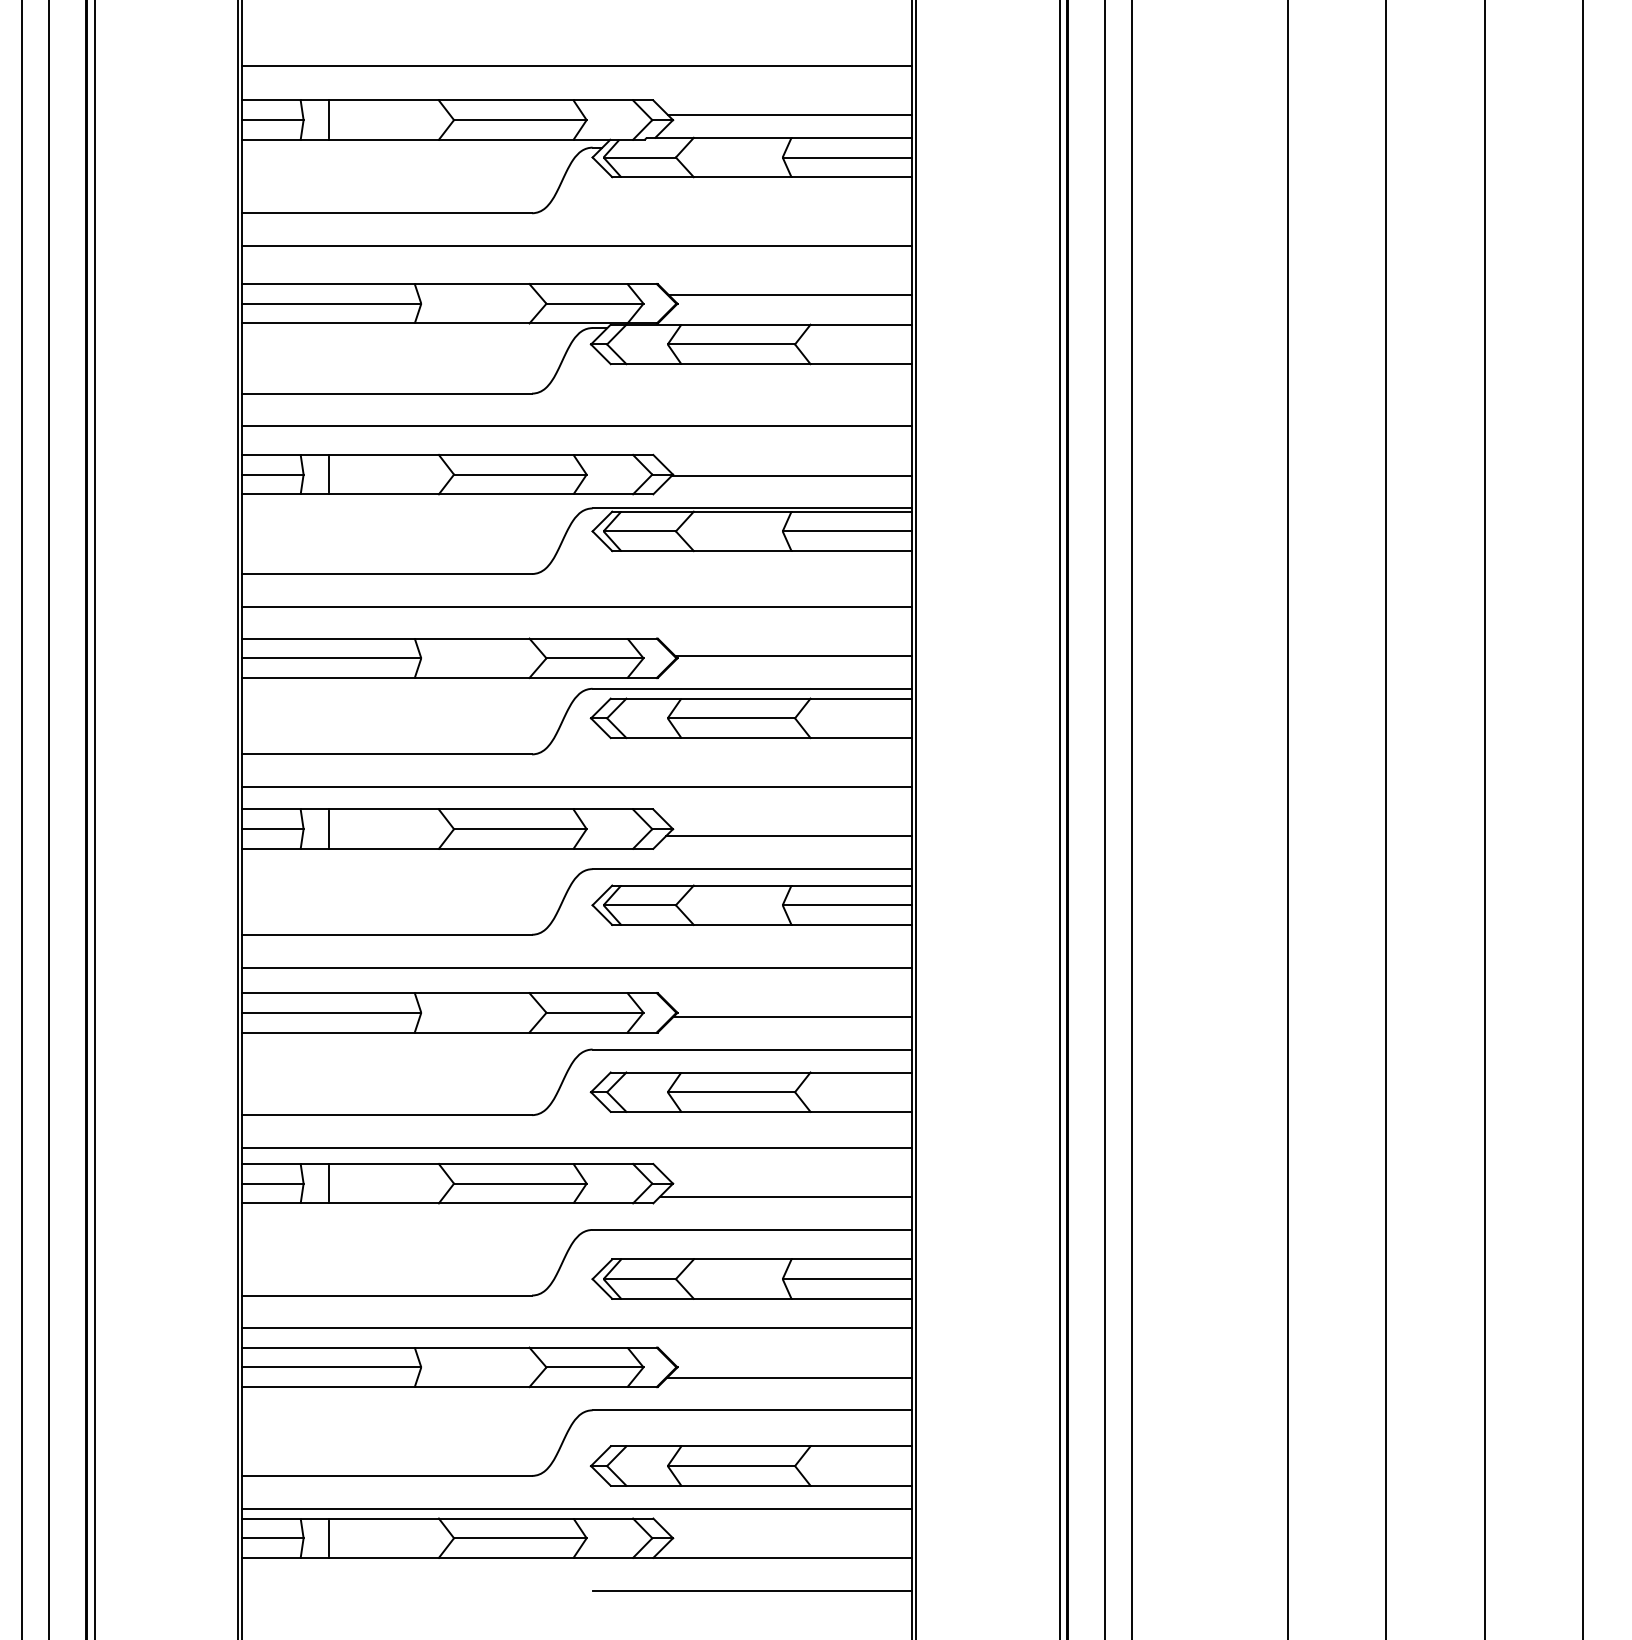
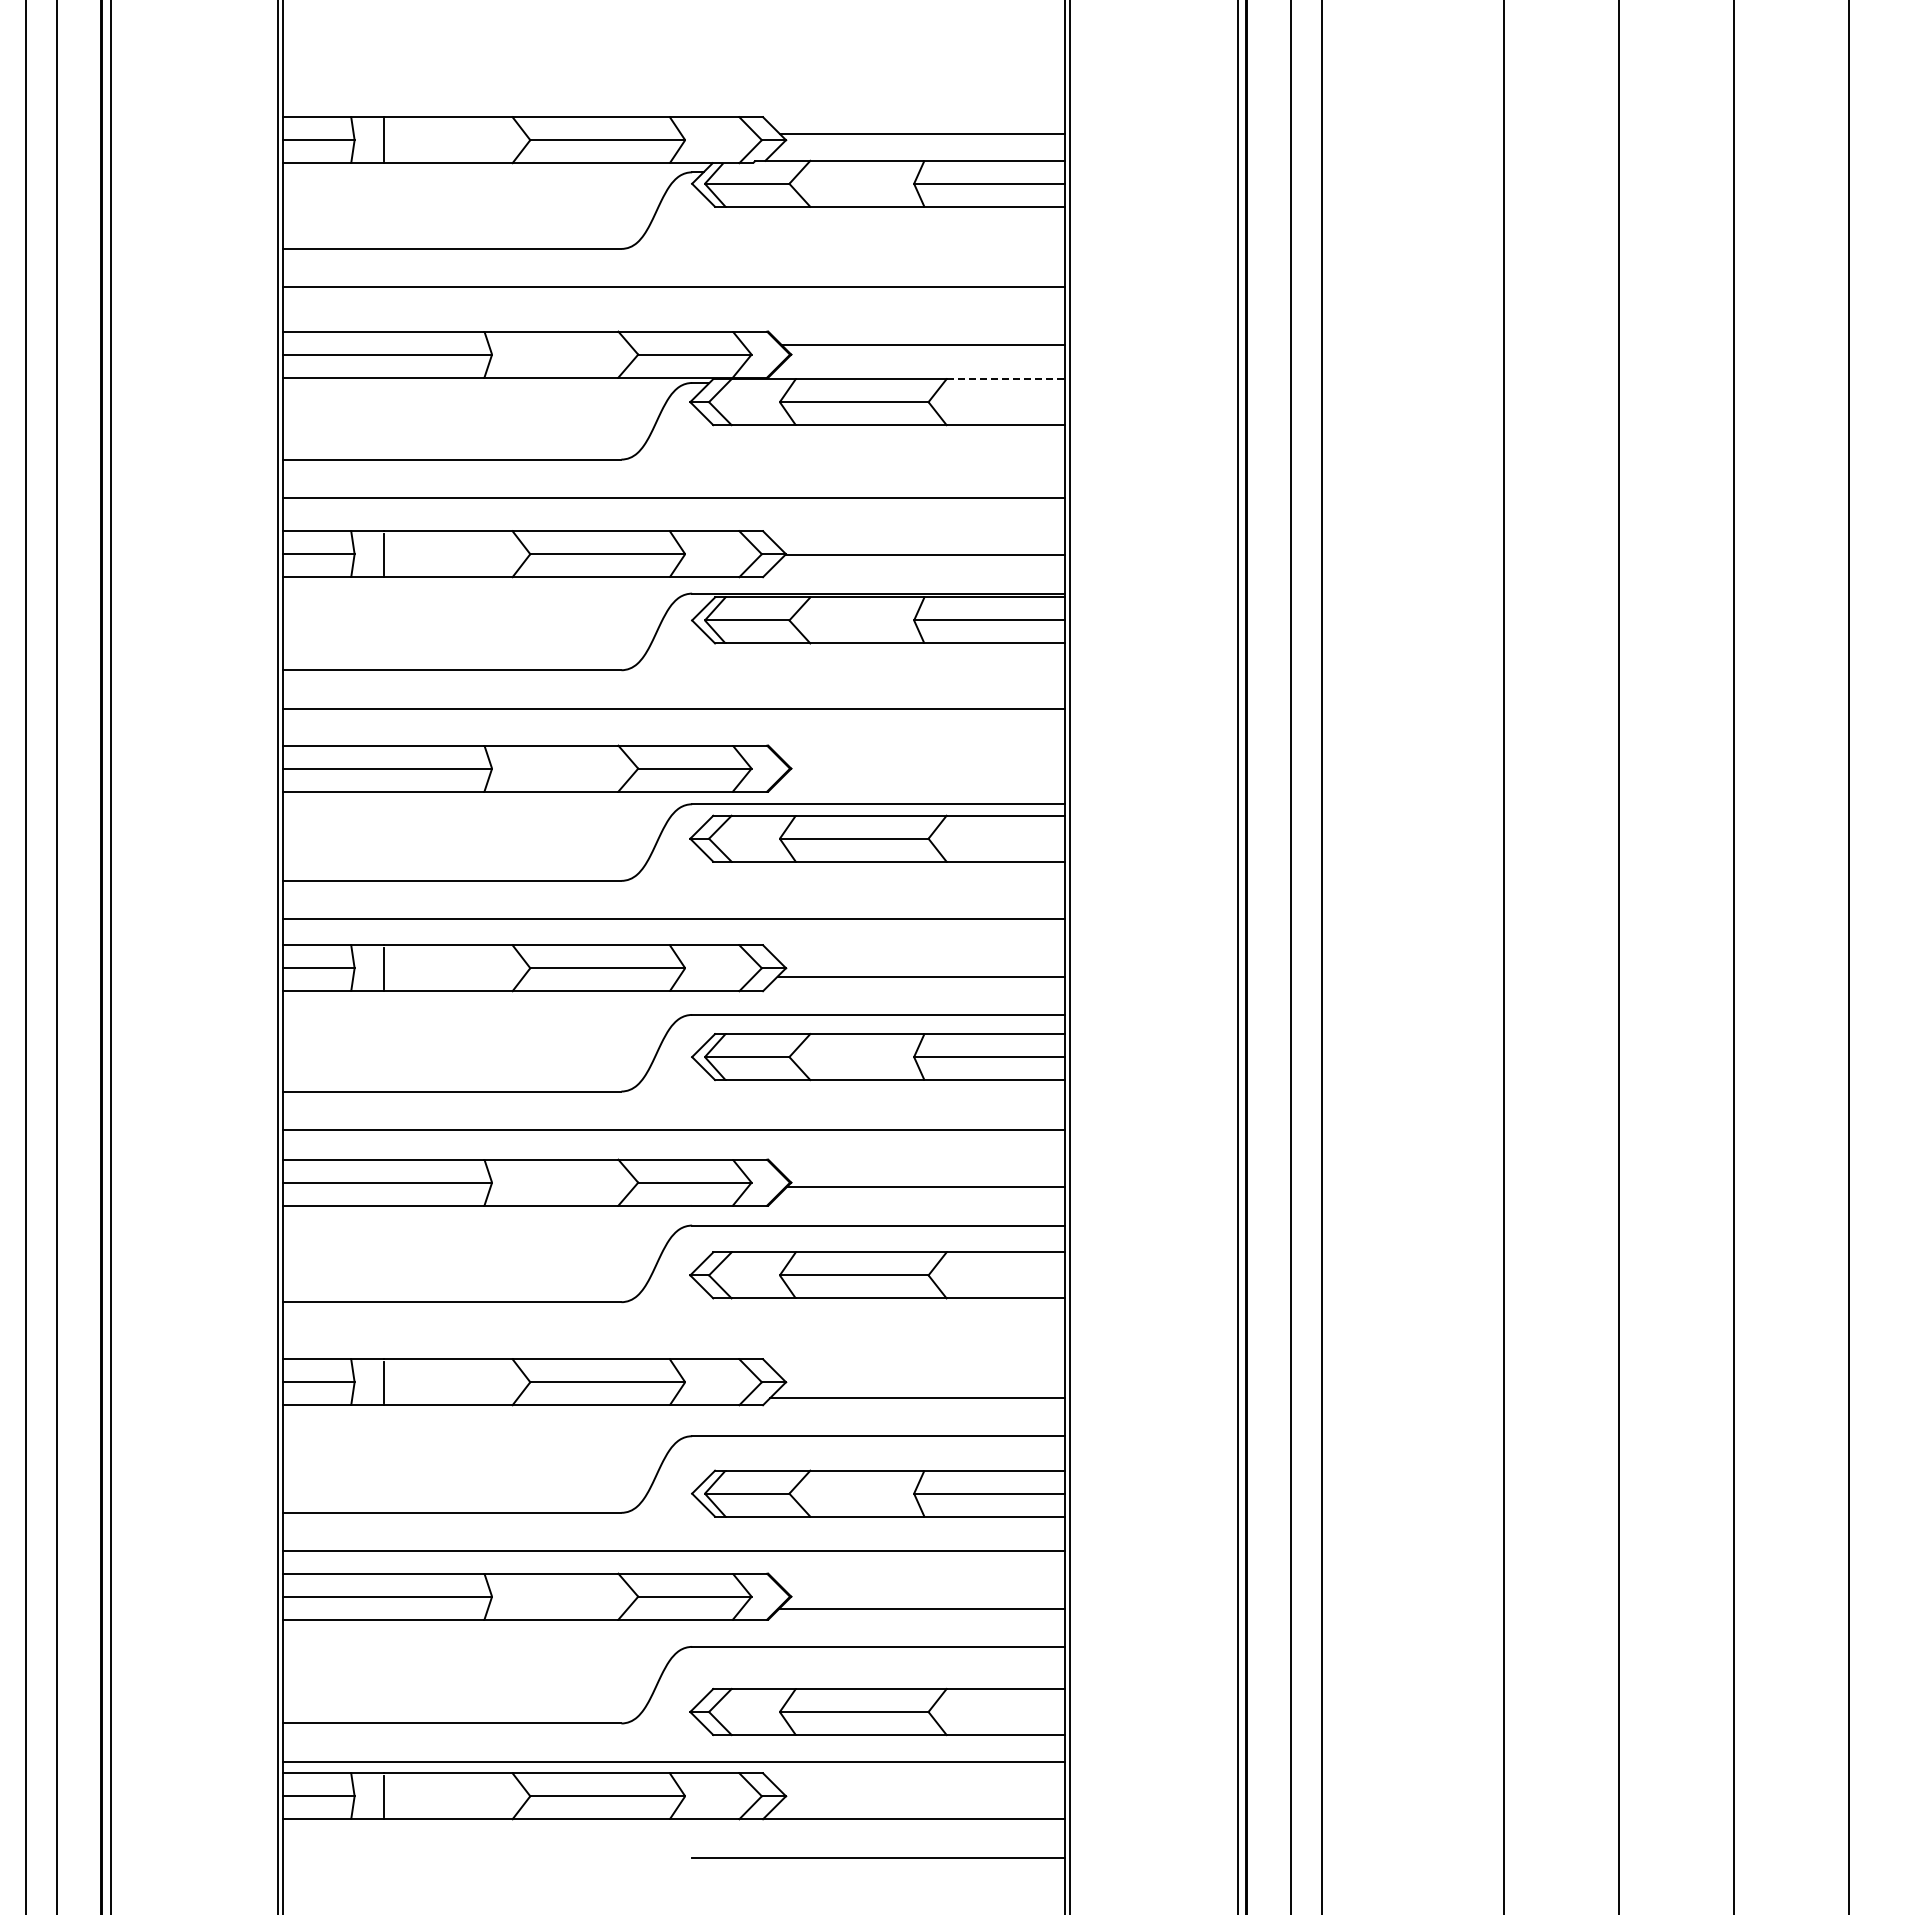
line: (576, 65) -> (673, 76), removed
line: (861, 325) -> (1006, 379), solid -> dashed
line: (793, 655) -> (926, 765), removed
line: (576, 1147) -> (673, 1340), removed

